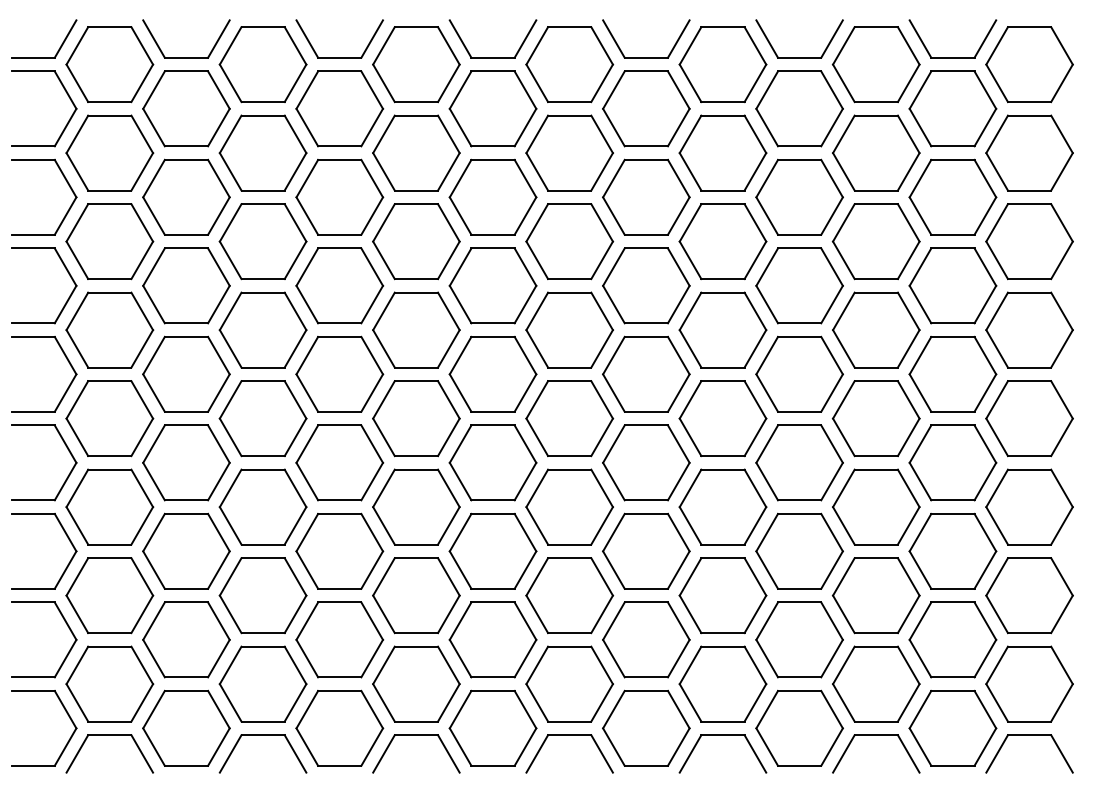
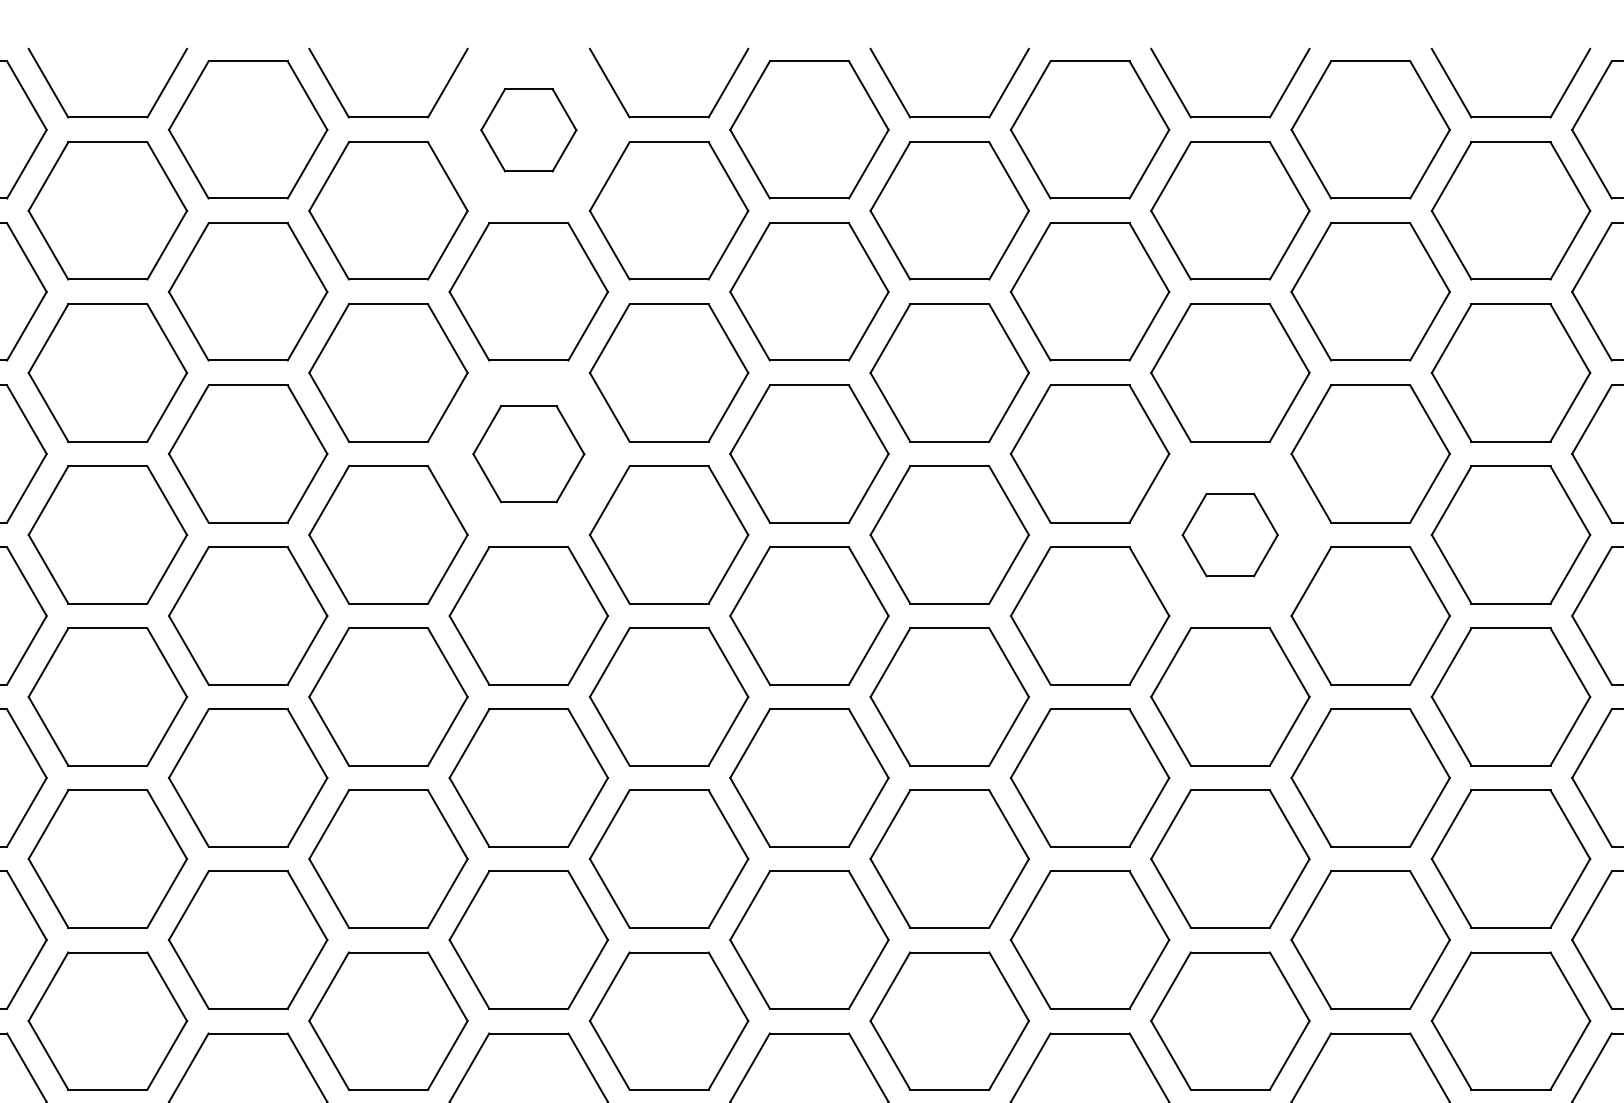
part: (416, 64) -> (528, 129), size x0.6
part: (416, 241) -> (528, 453), size x0.7
part: (799, 285) -> (1230, 534), size x0.6

